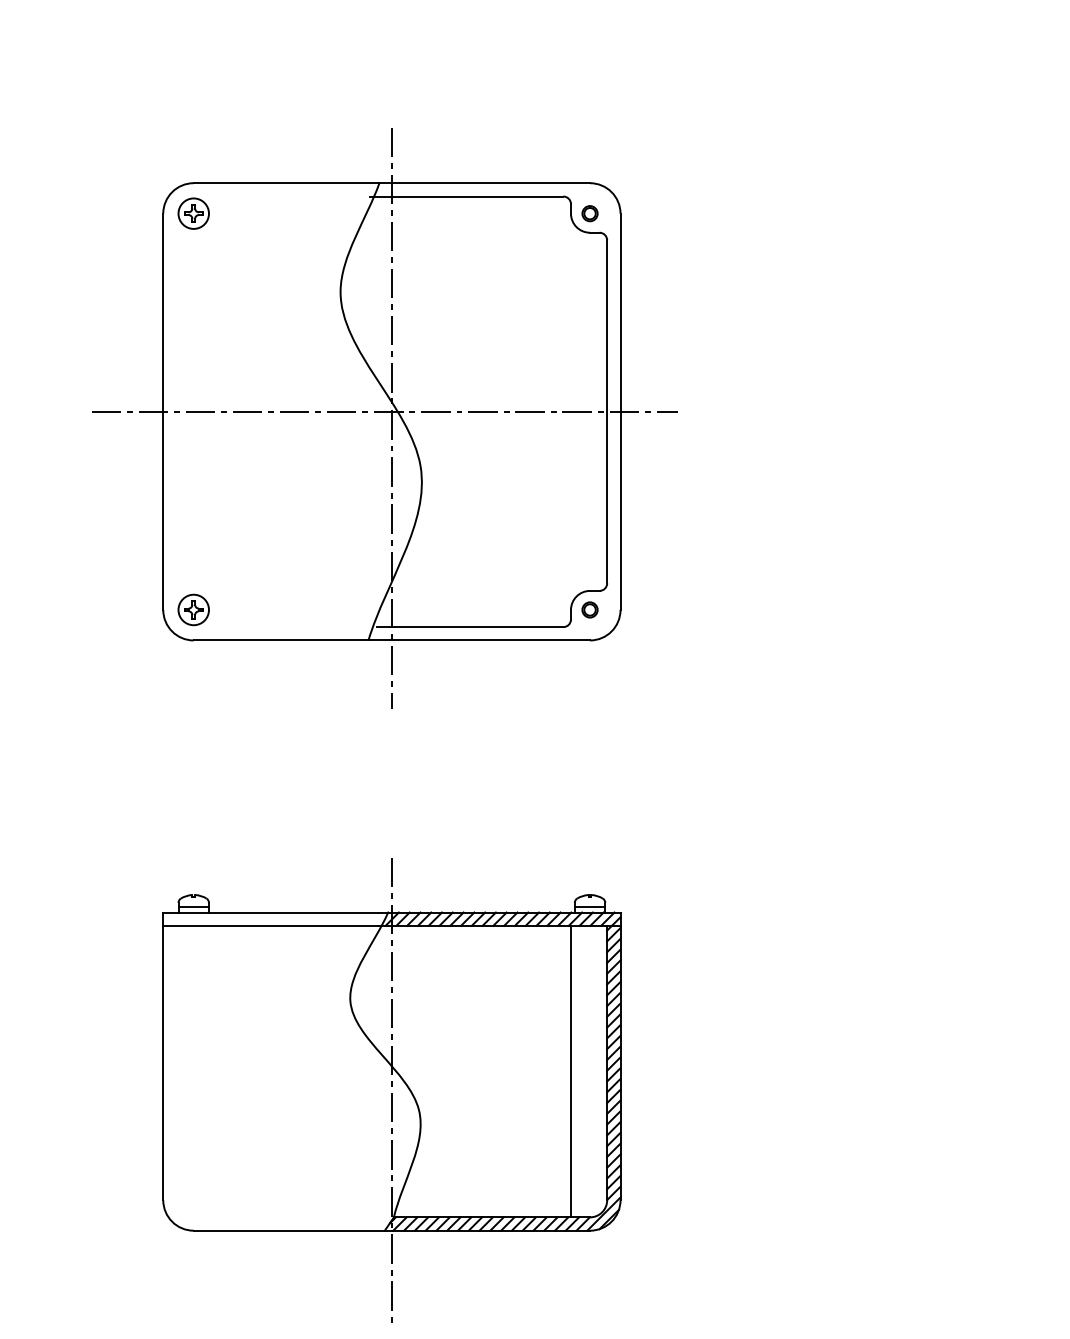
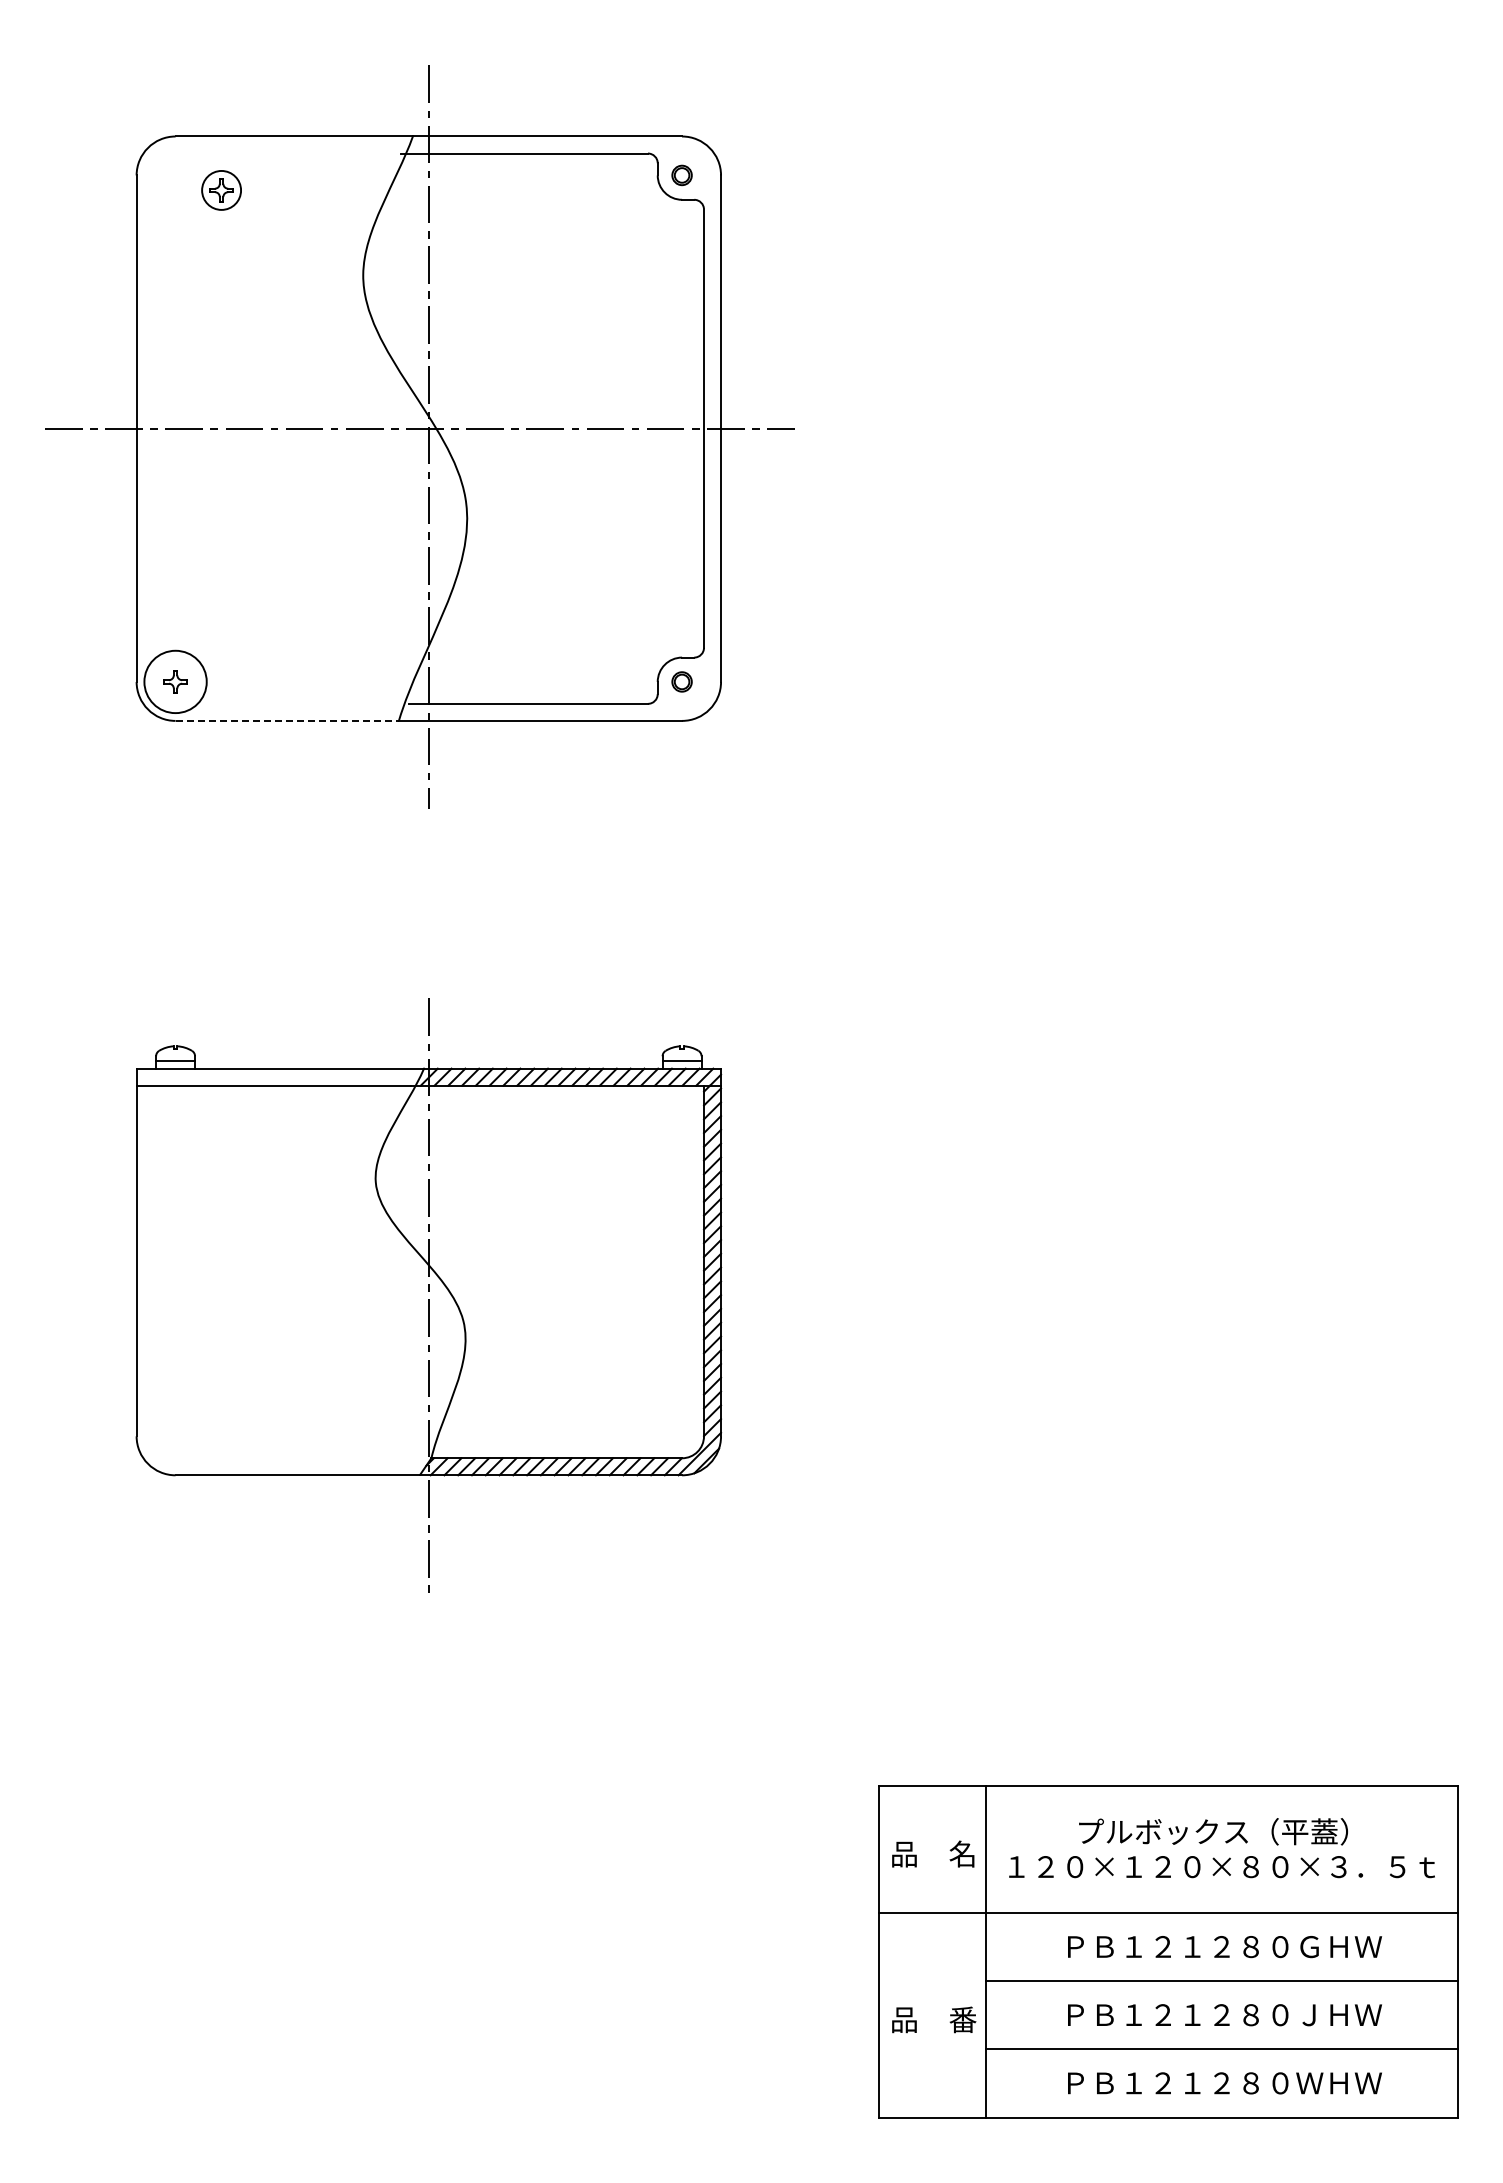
part: (193, 213) -> (221, 190), moved
circle: (193, 609) -> (175, 681), size x1.6
line: (281, 640) -> (287, 720), solid -> dashed
line: (570, 1071) -> (657, 1271), removed

